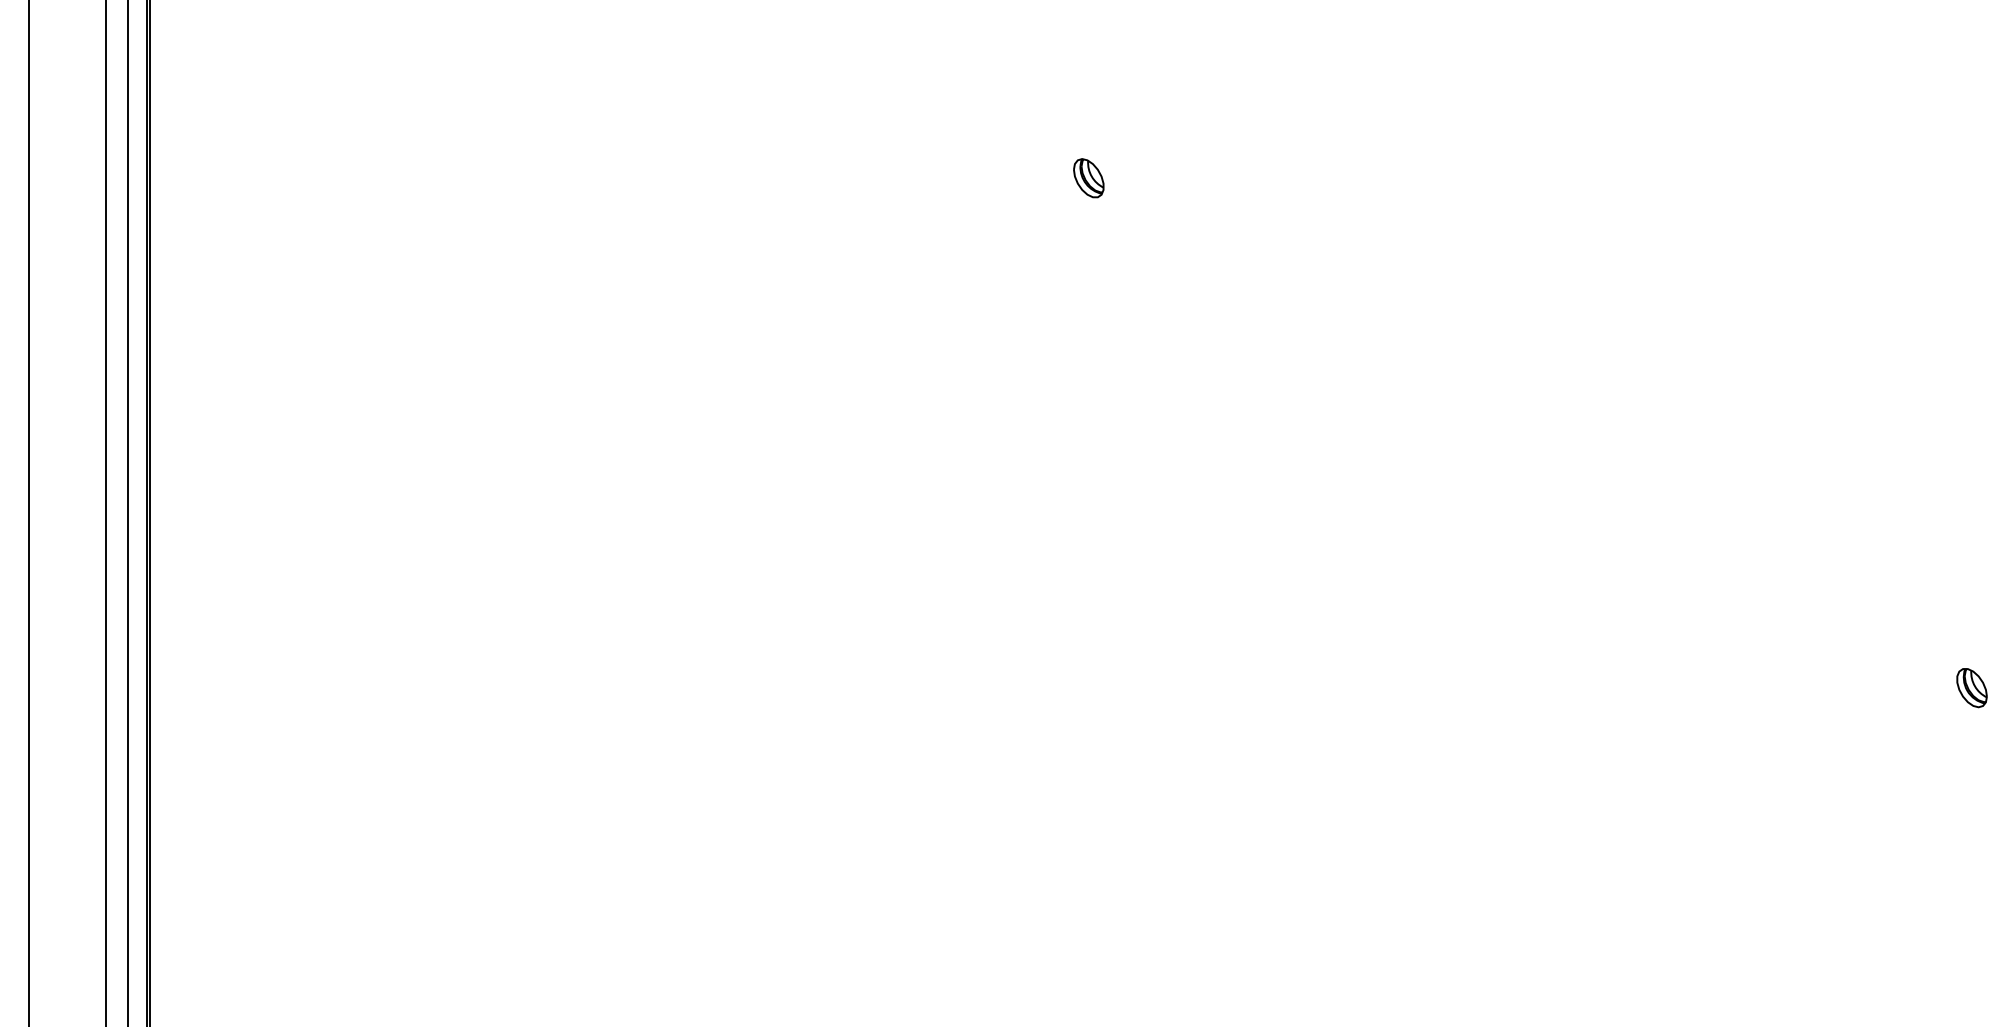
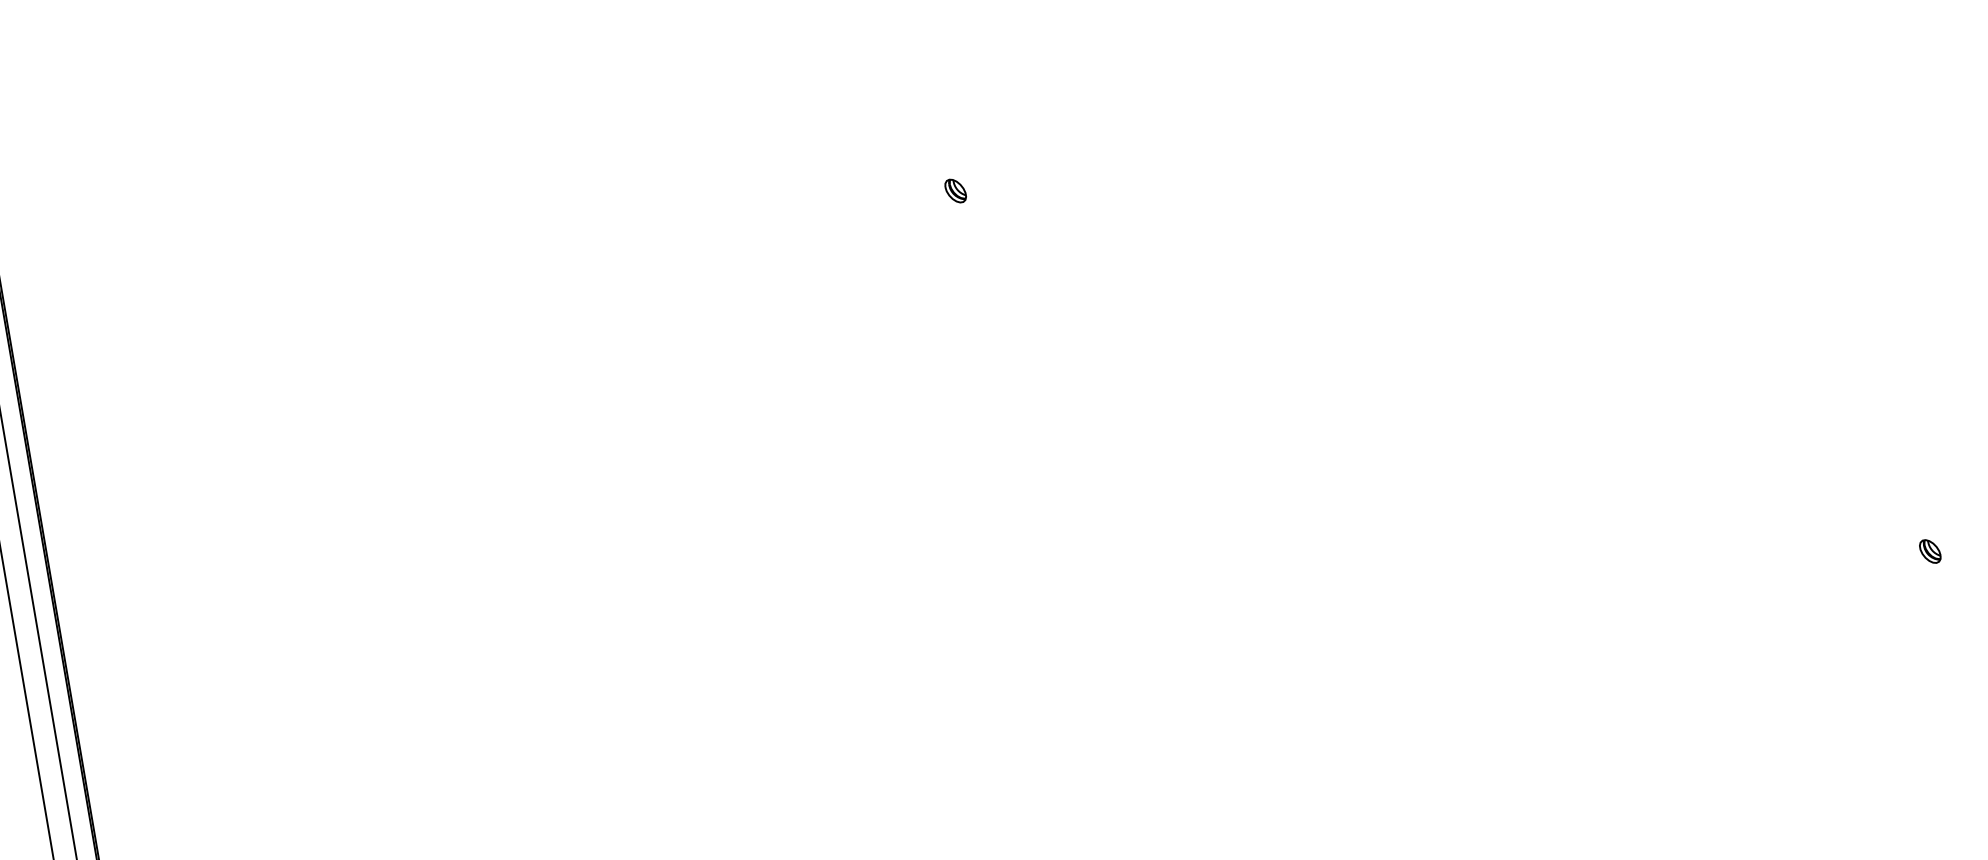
part: (1088, 177) -> (955, 190), size x0.62
part: (1971, 687) -> (1929, 551), size x0.62

